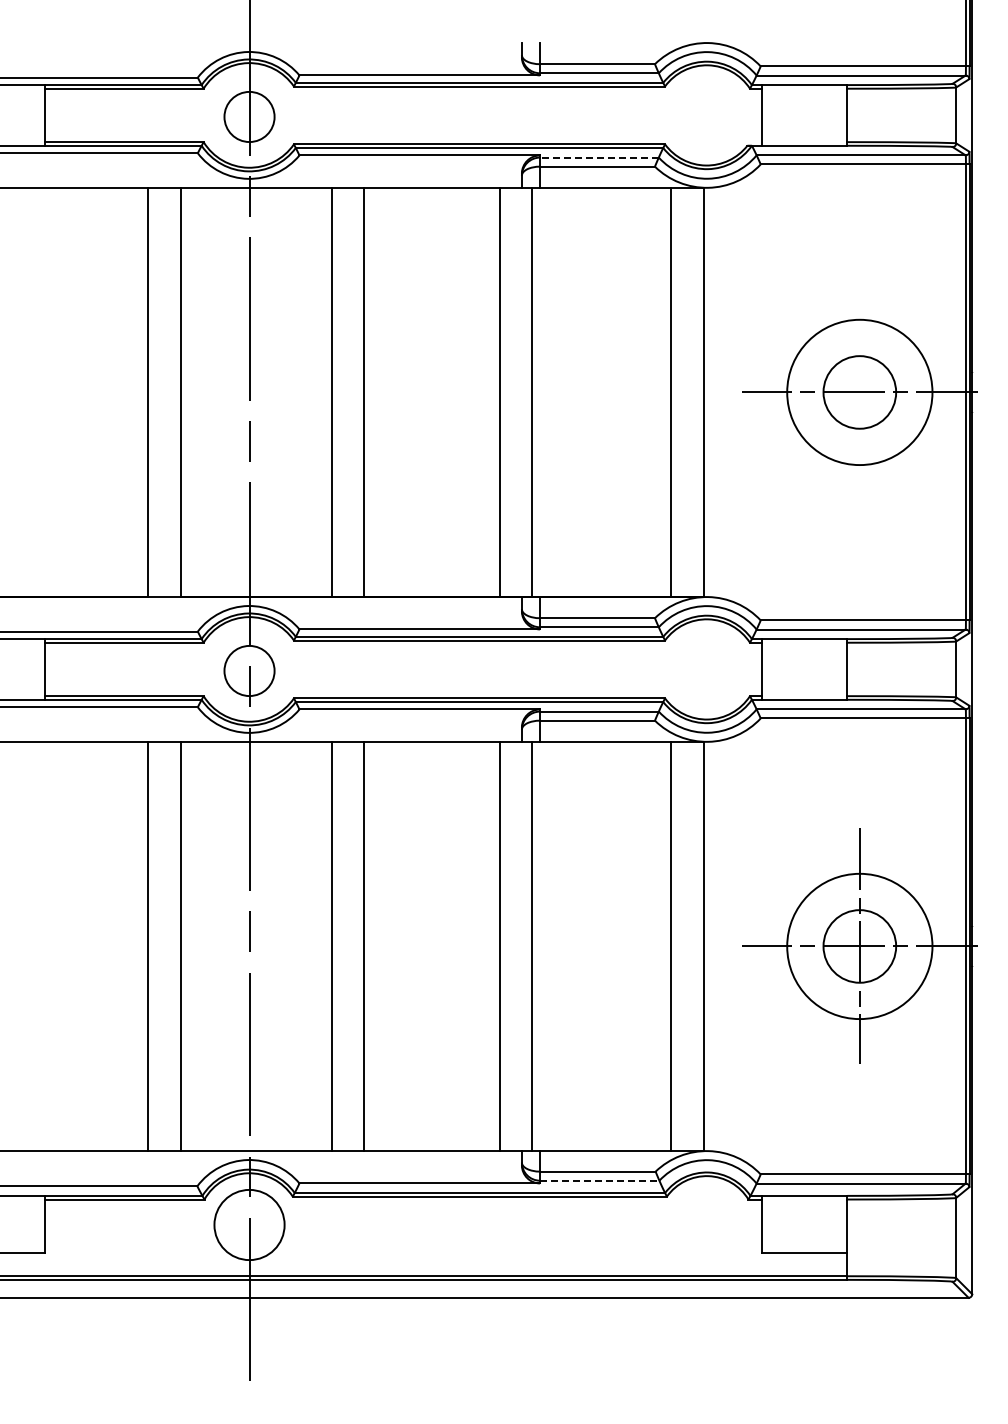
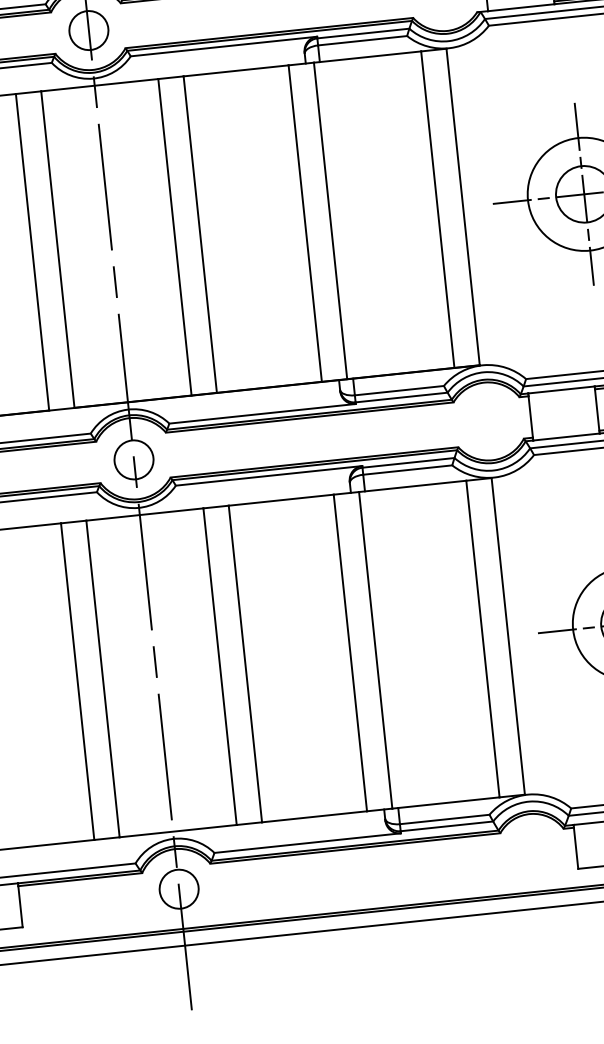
line: (598, 157) -> (362, 33), dashed -> solid
line: (859, 392) -> (584, 194), added
line: (599, 1180) -> (446, 826), dashed -> solid
circle: (249, 1224) -> (179, 888), size x0.71

